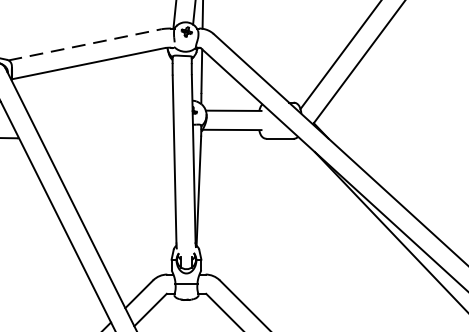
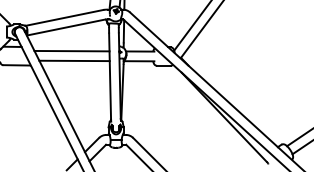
line: (85, 44) -> (64, 17), dashed -> solid
line: (98, 108) -> (71, 50), added
line: (104, 128) -> (74, 60), added

